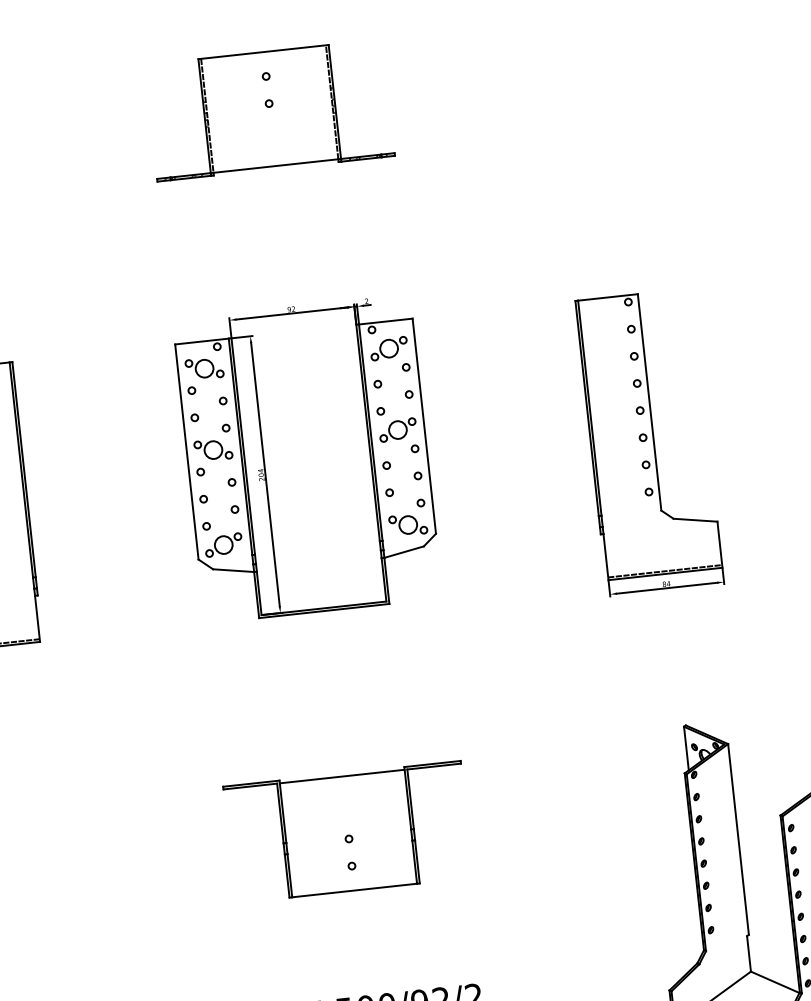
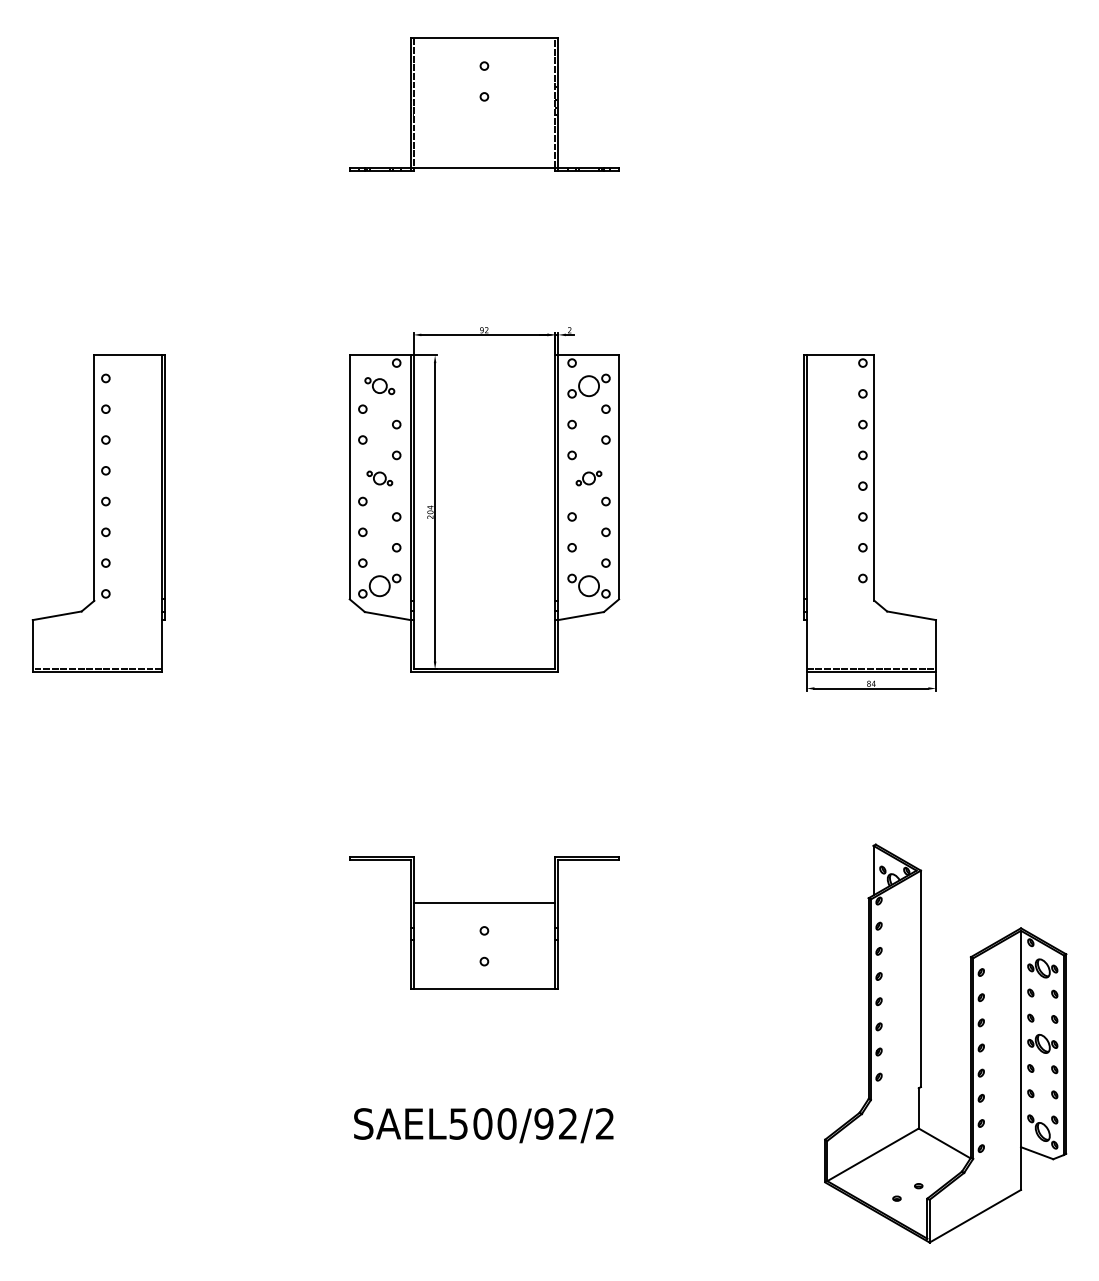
part: (204, 368) -> (379, 385), size x0.7
part: (397, 430) -> (588, 478), size x0.6
part: (213, 450) -> (379, 478), size x0.6
line: (342, 776) -> (484, 903), moved

